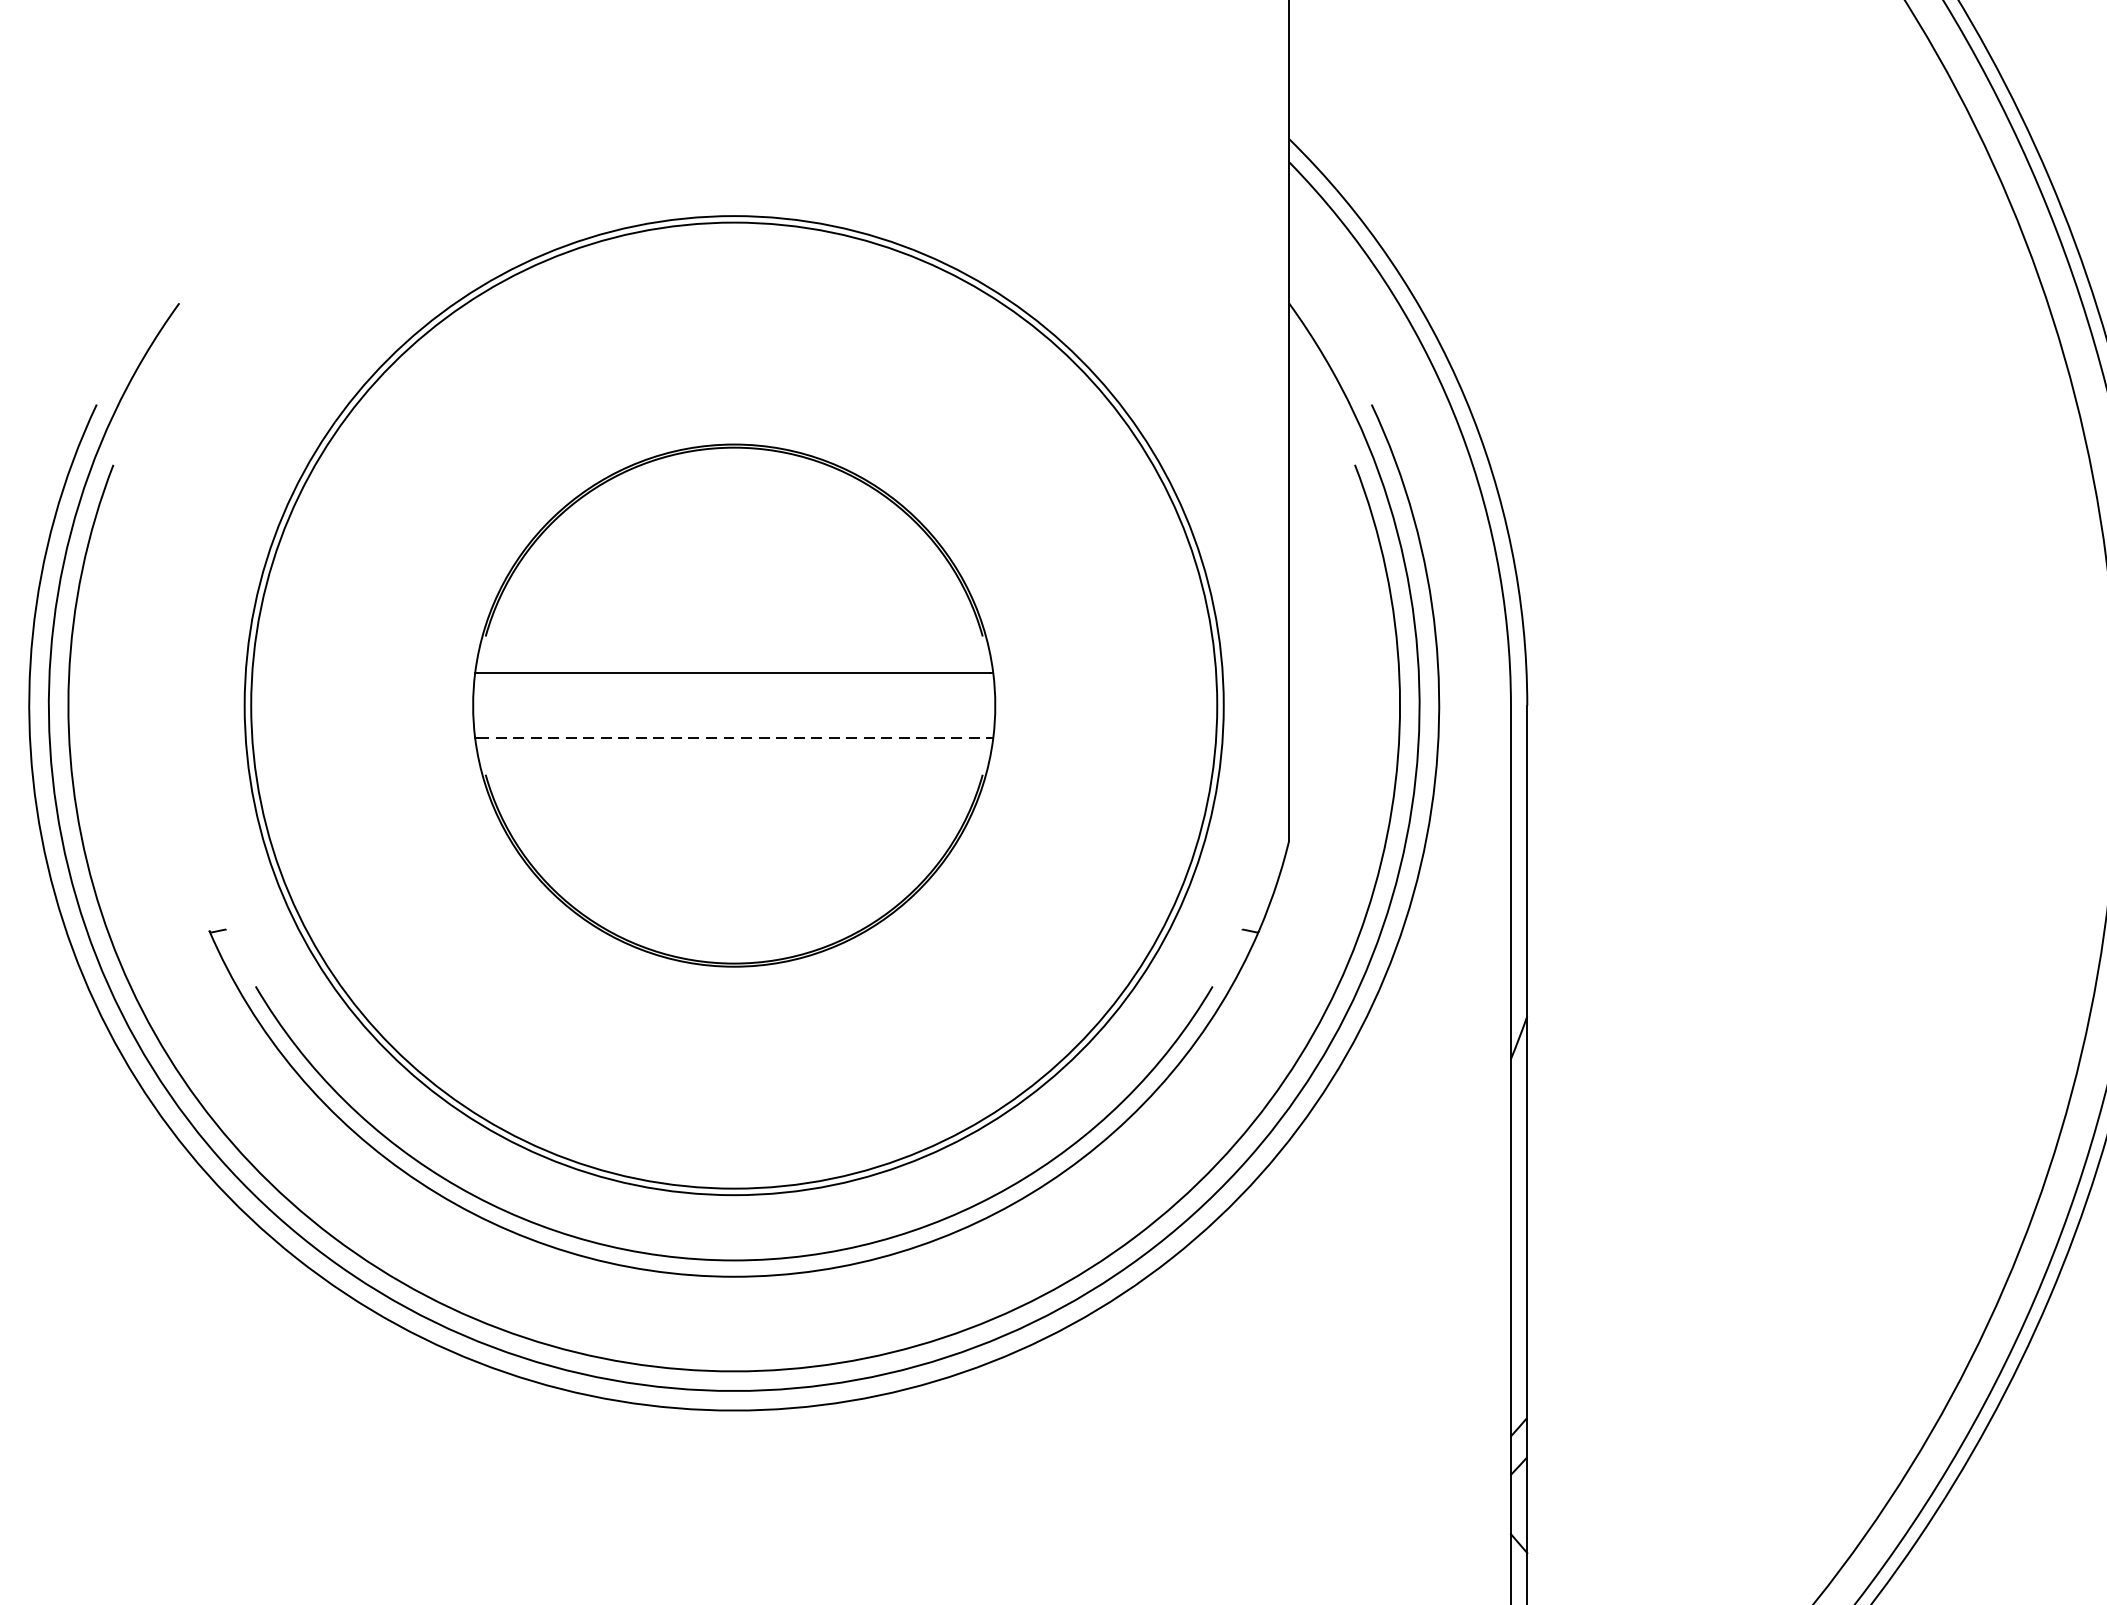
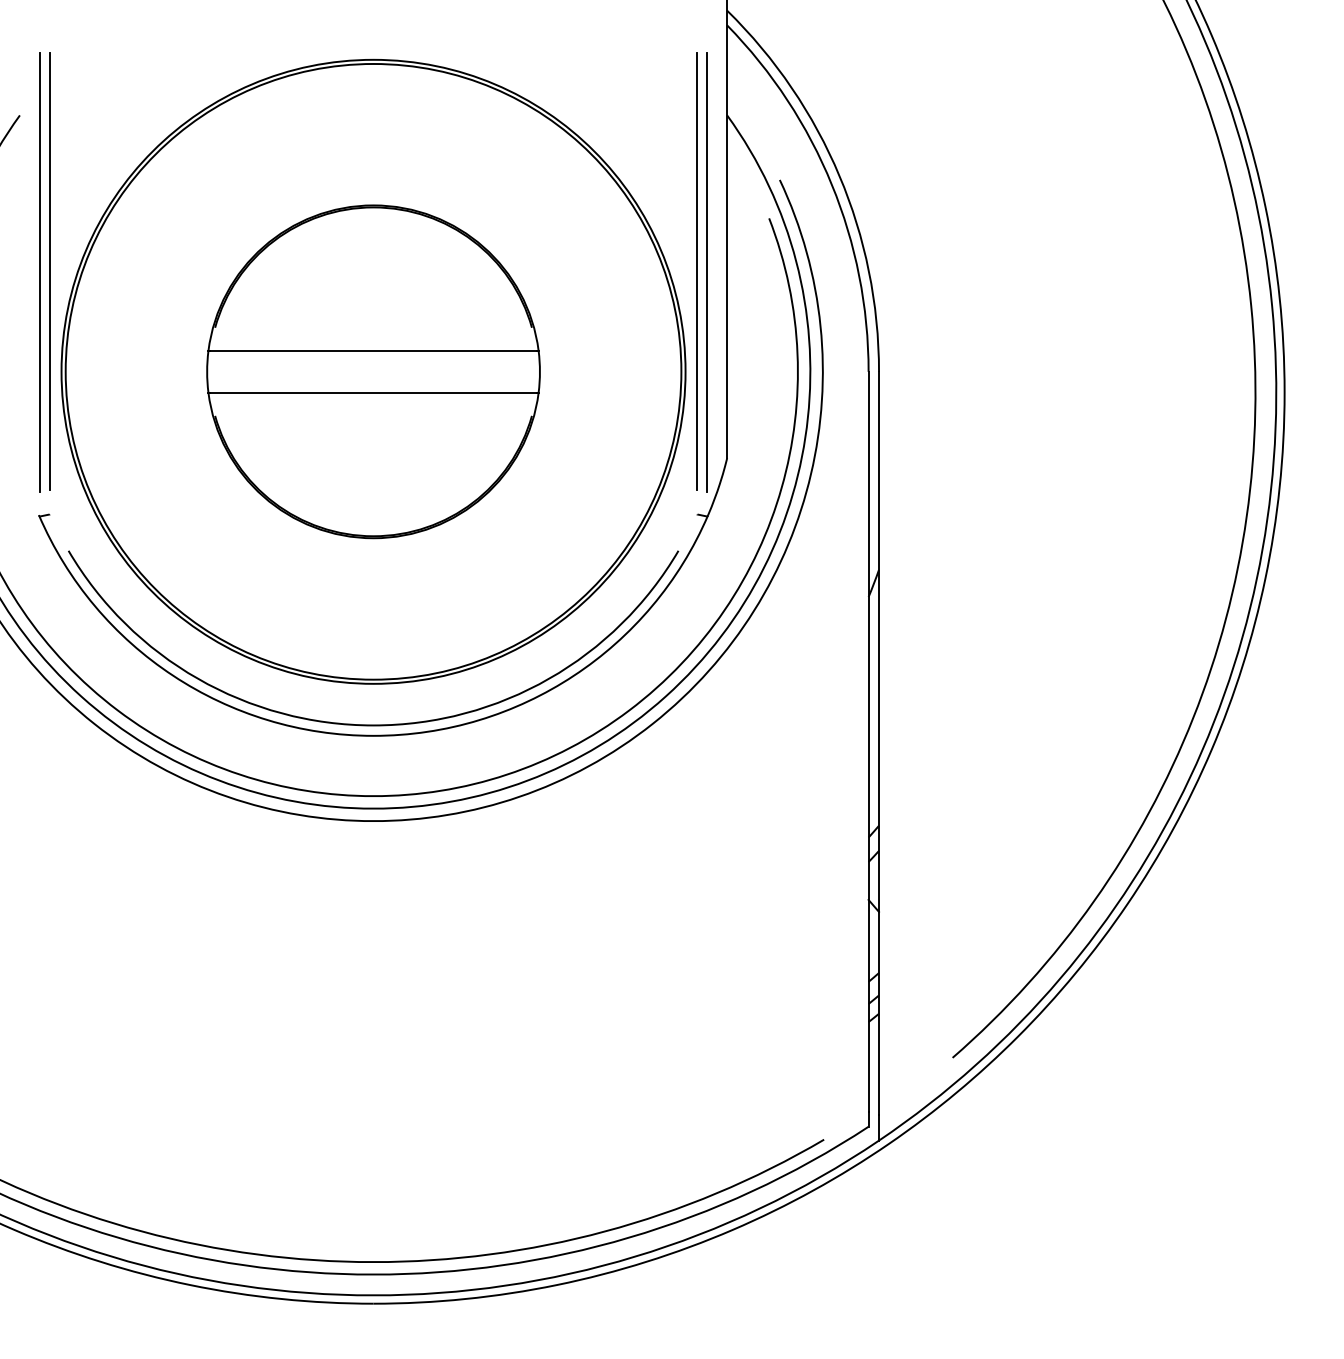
line: (225, 548) -> (49, 271), added
line: (1242, 548) -> (697, 271), added
line: (211, 549) -> (40, 272), added
line: (1256, 549) -> (706, 272), added
line: (735, 738) -> (374, 392), dashed -> solid

